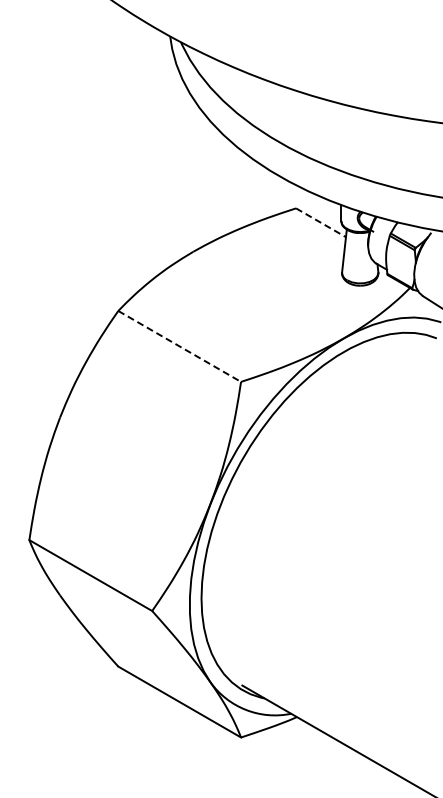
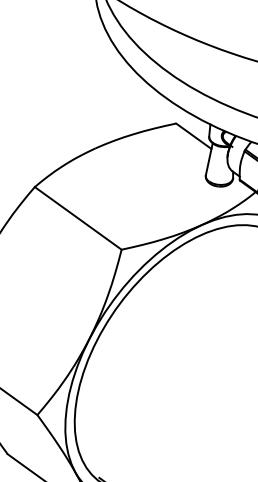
line: (321, 222) -> (194, 136), dashed -> solid
line: (179, 346) -> (78, 218), dashed -> solid

